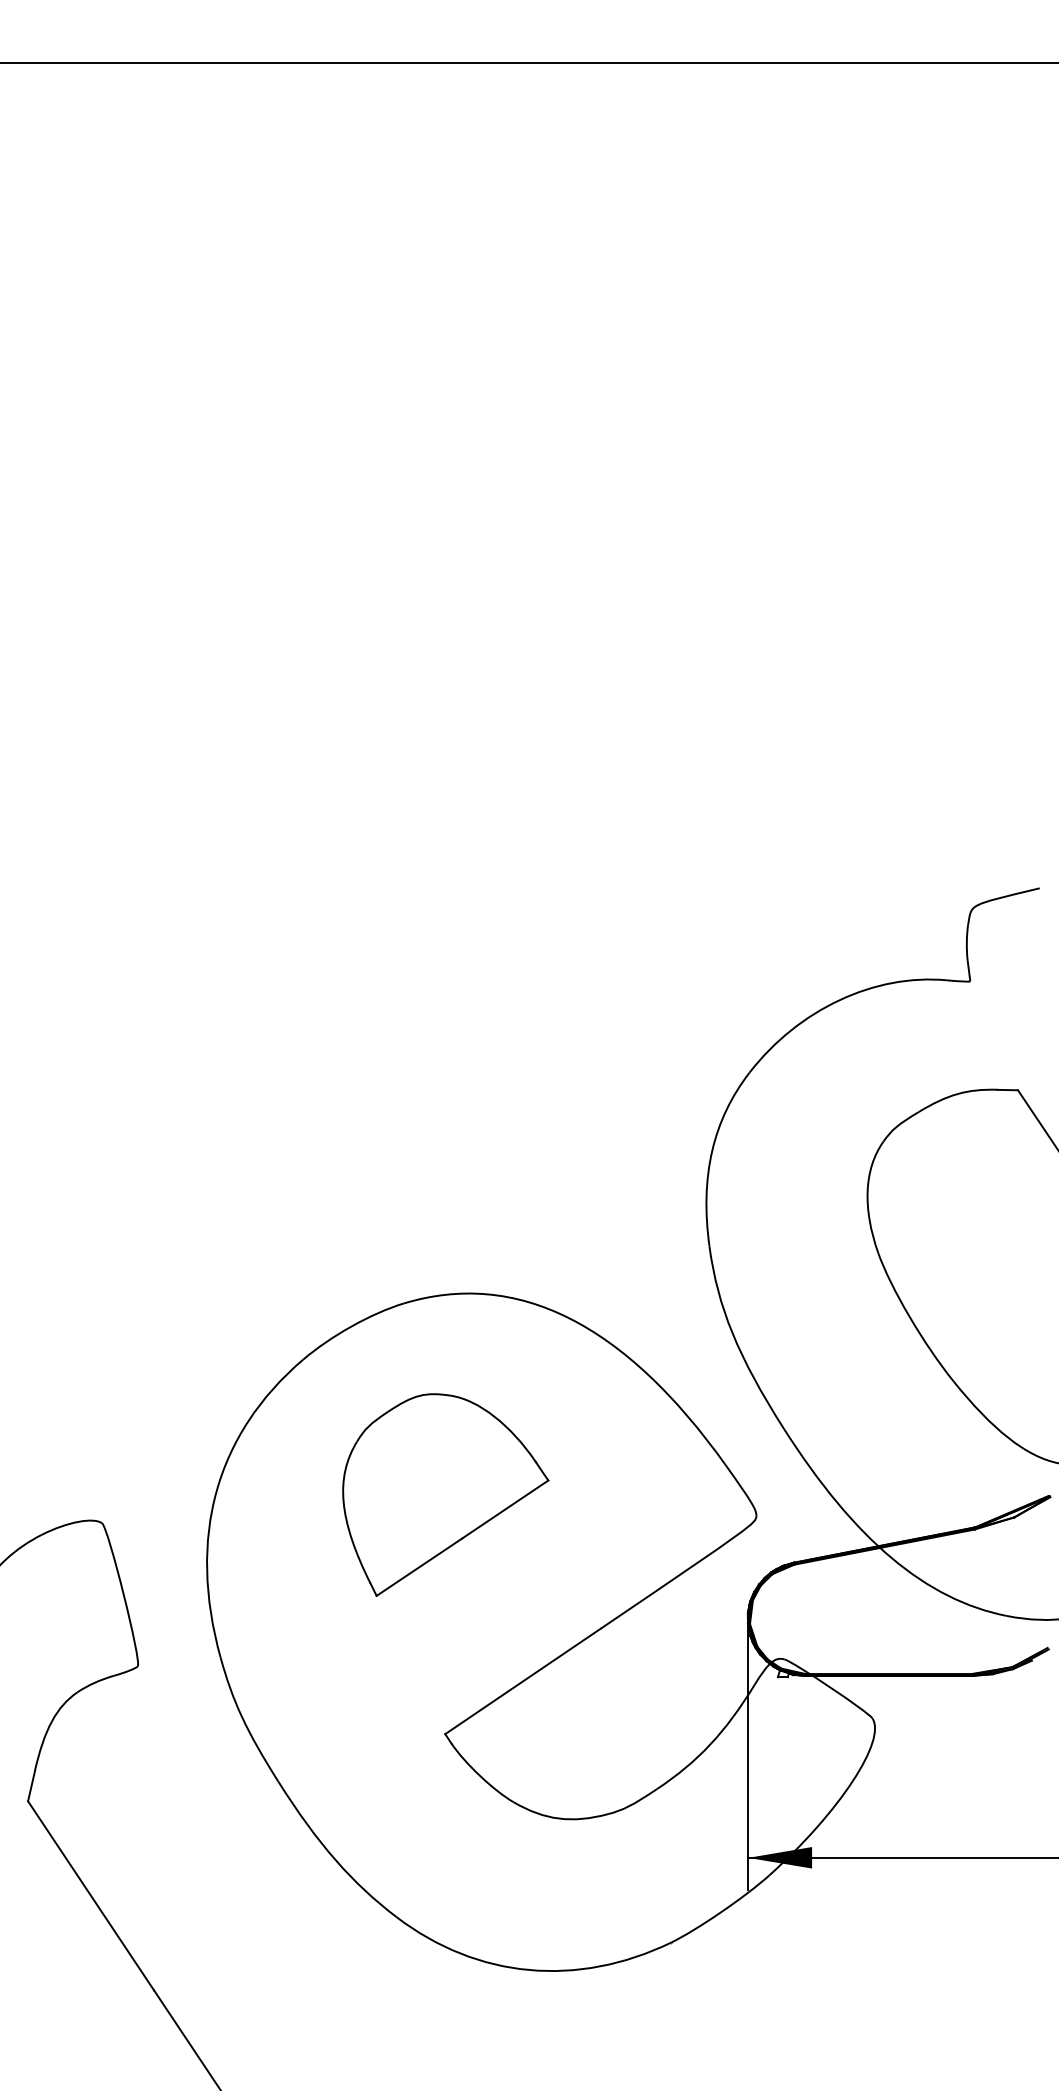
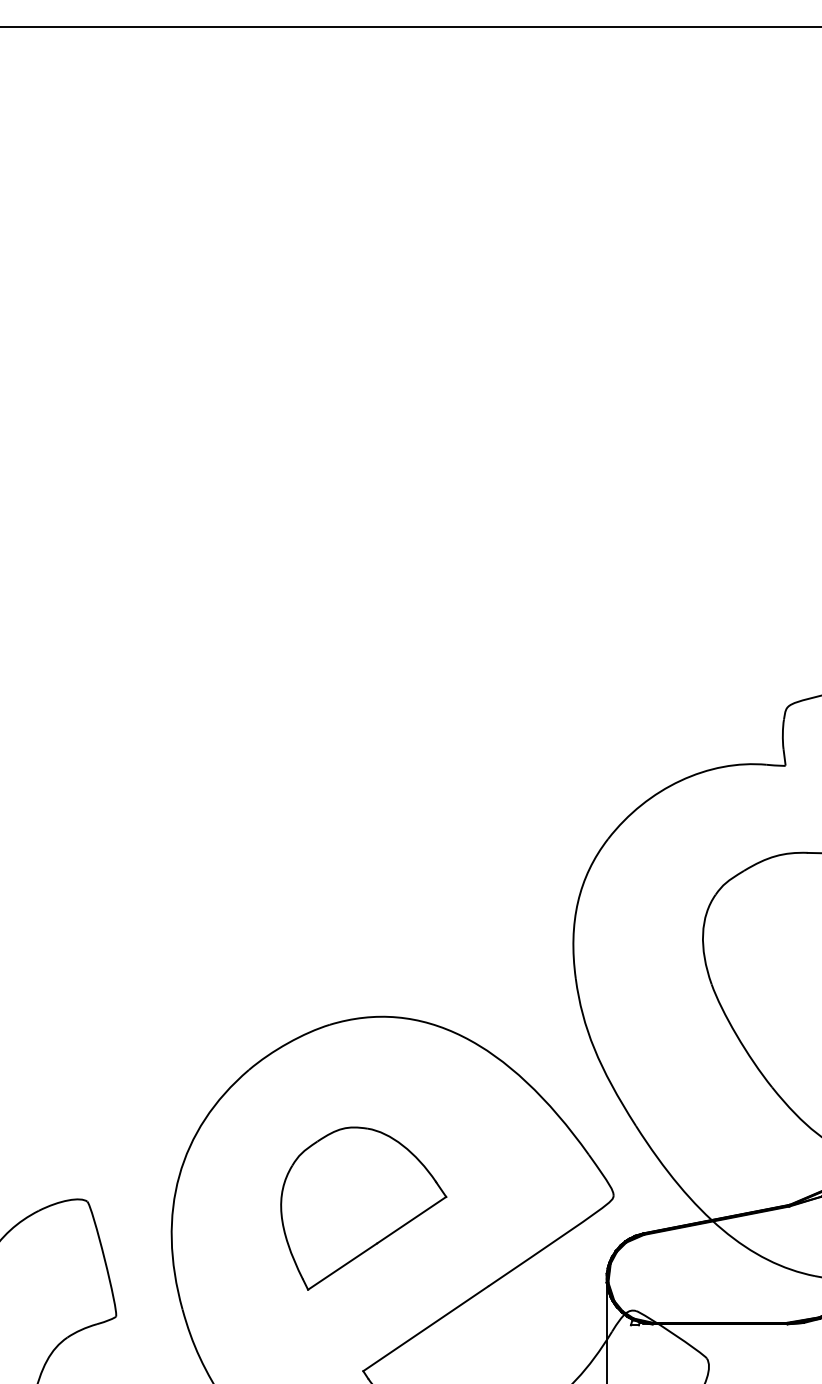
part: (445, 1494) -> (363, 1208), moved

